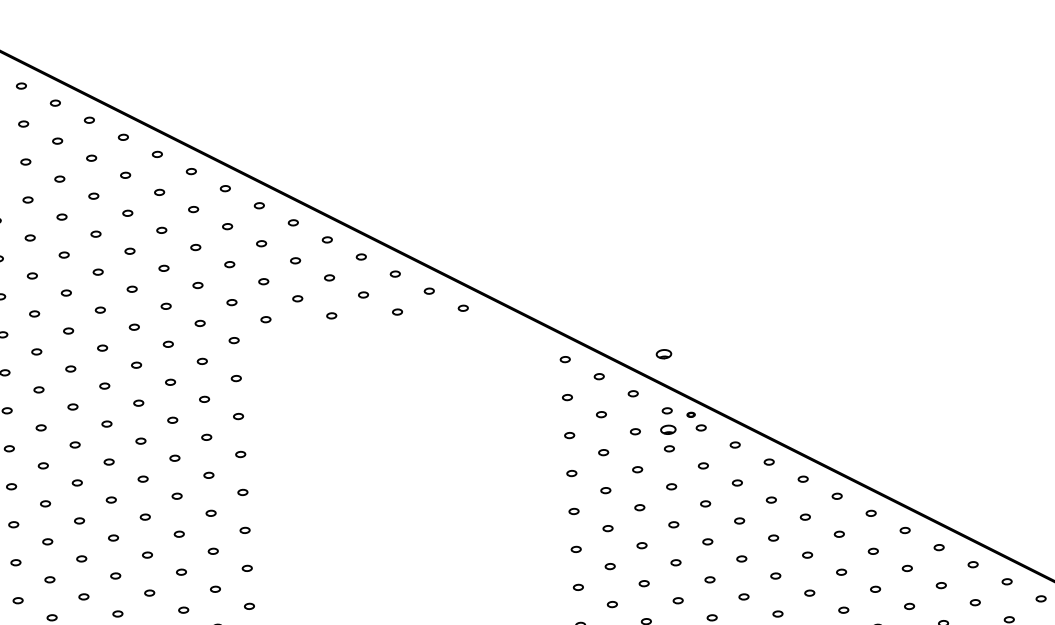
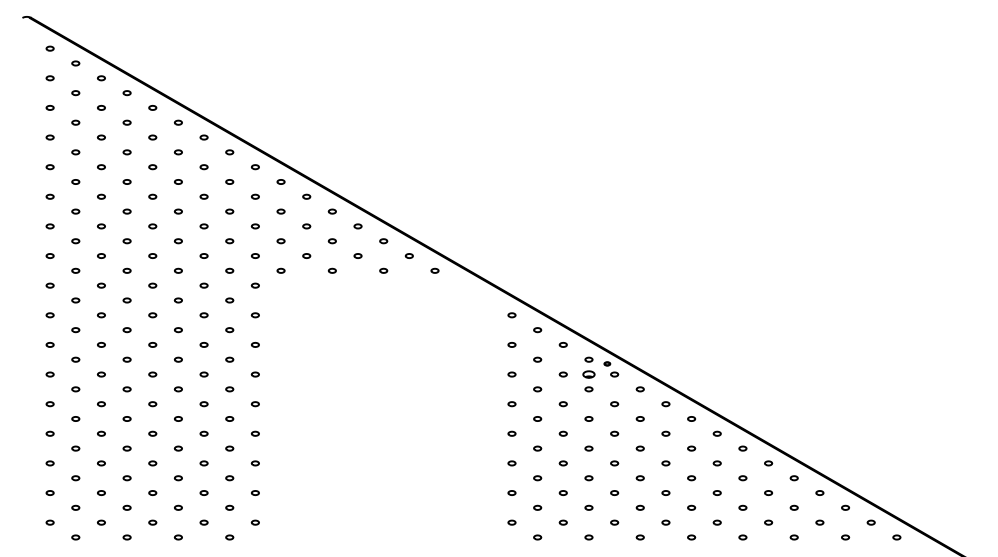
part: (663, 354) -> (588, 315), removed

